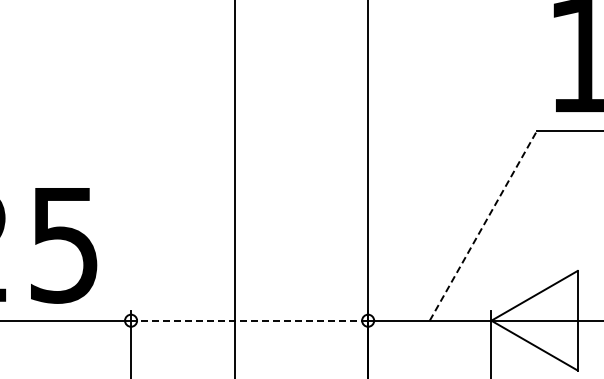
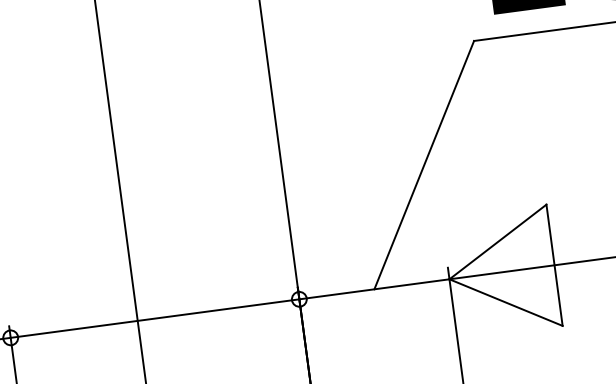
line: (483, 225) -> (424, 164), dashed -> solid
line: (249, 320) -> (154, 318), dashed -> solid

